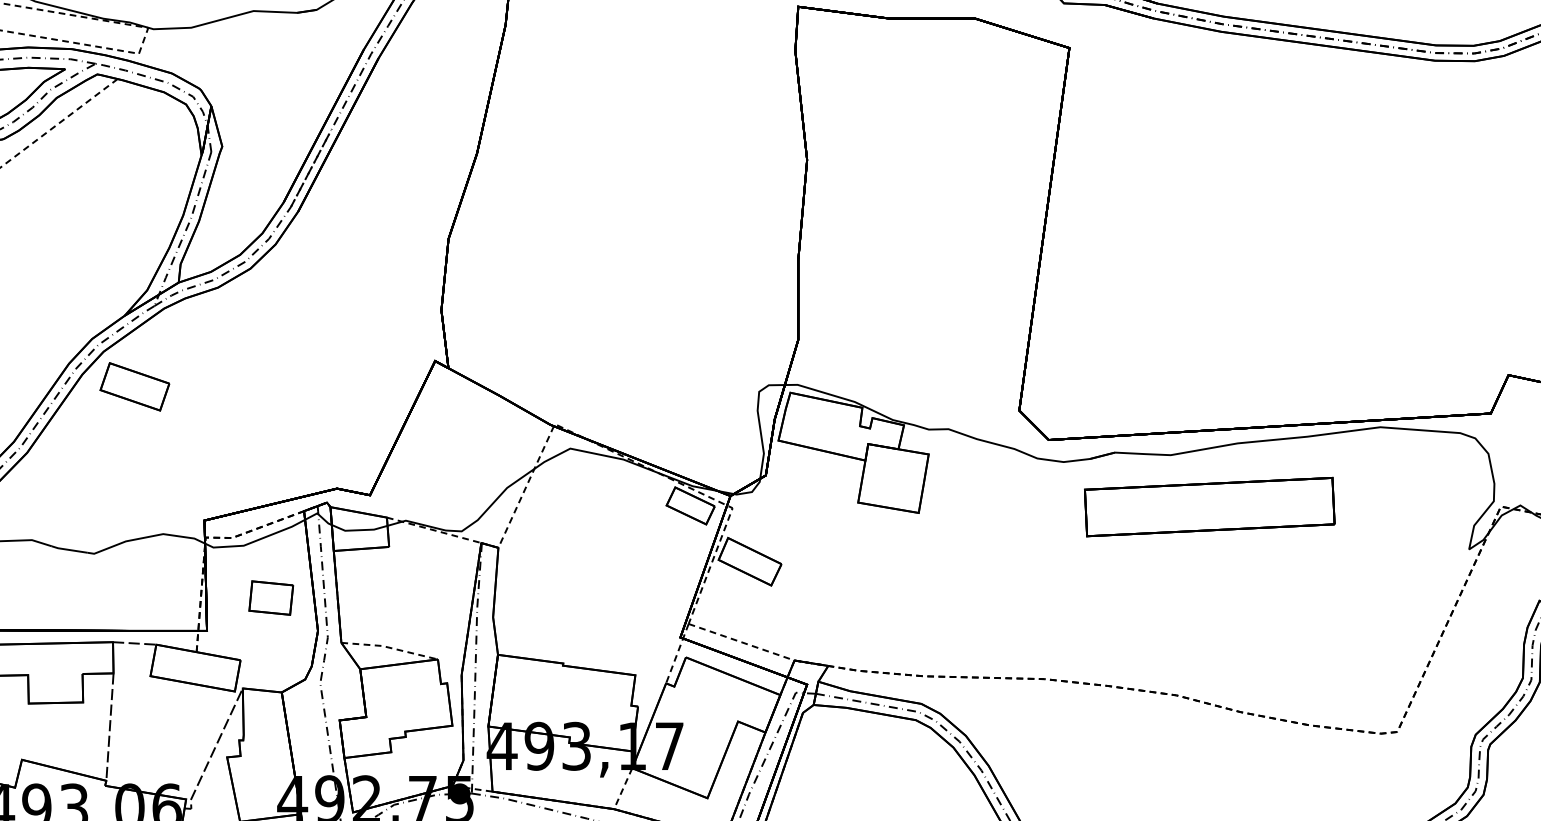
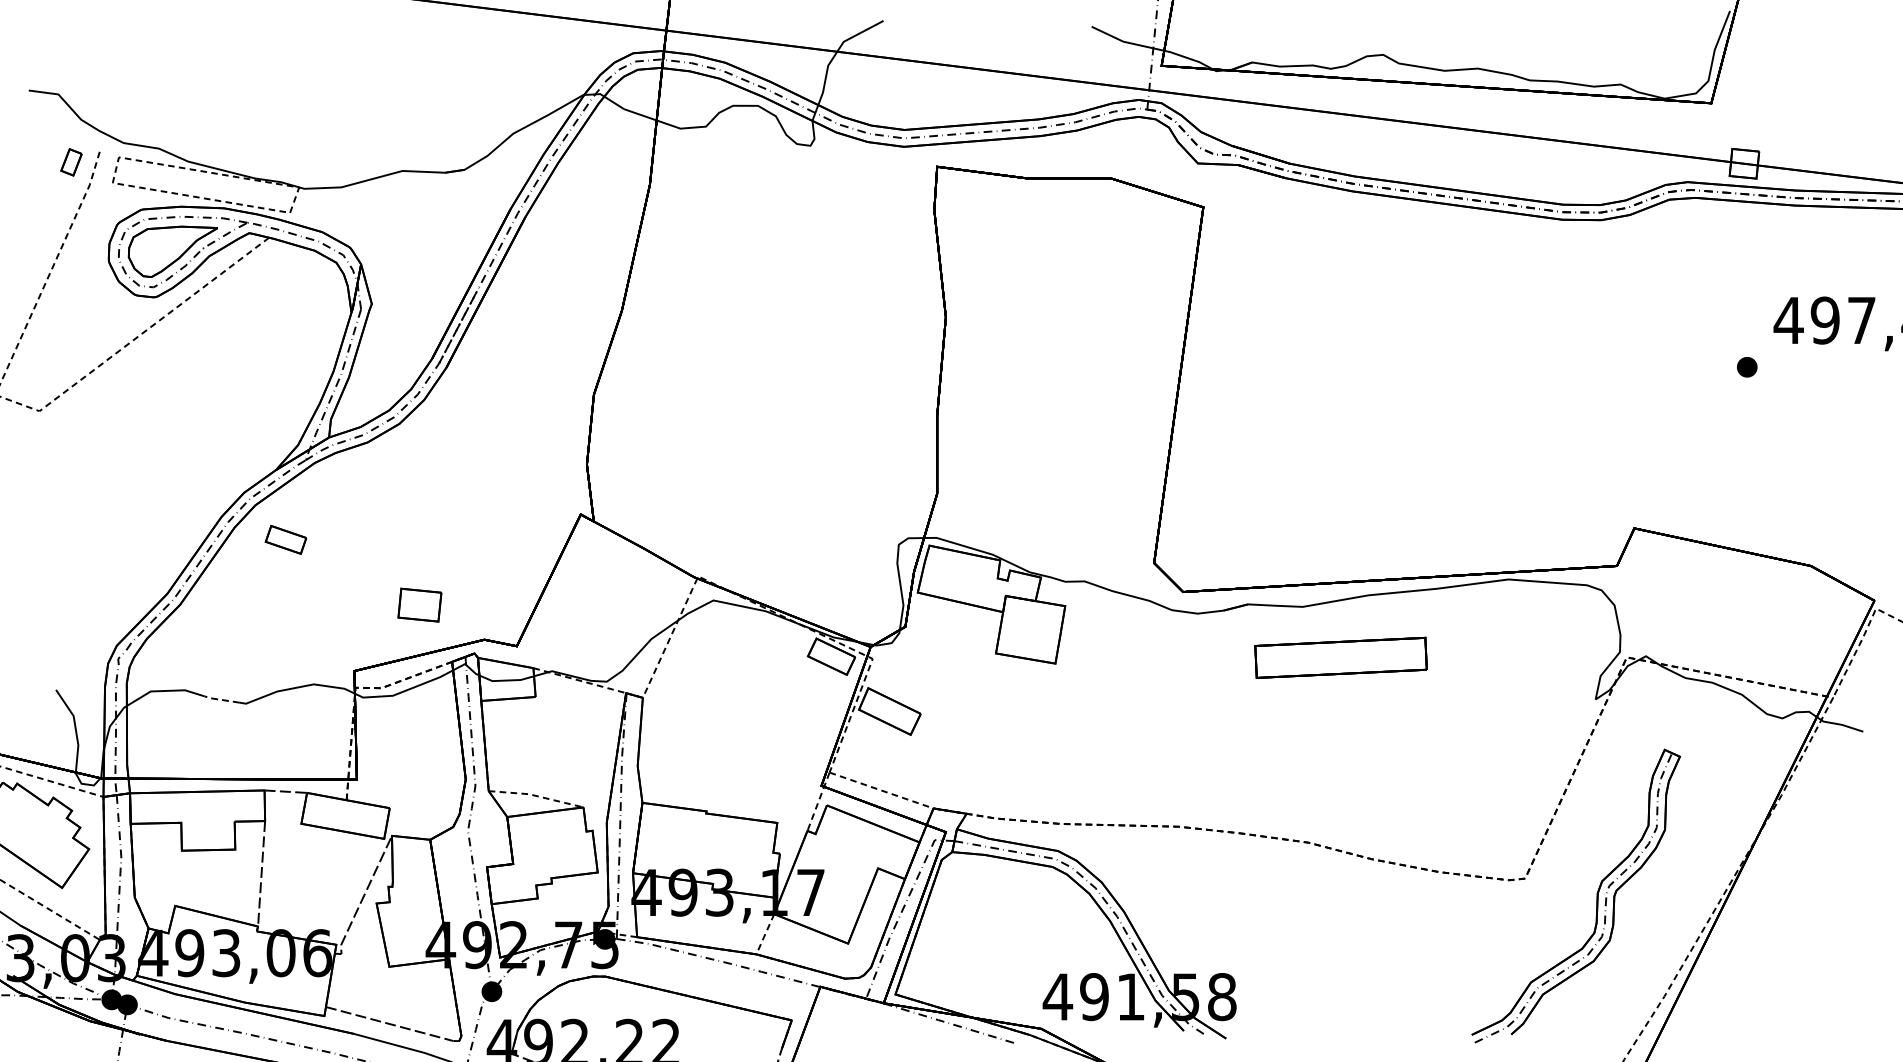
part: (134, 386) -> (285, 539), size x0.6
part: (1209, 506) -> (1340, 657), size x0.7
line: (69, 549) -> (221, 699), solid -> dashed
part: (270, 597) -> (419, 604), moved

